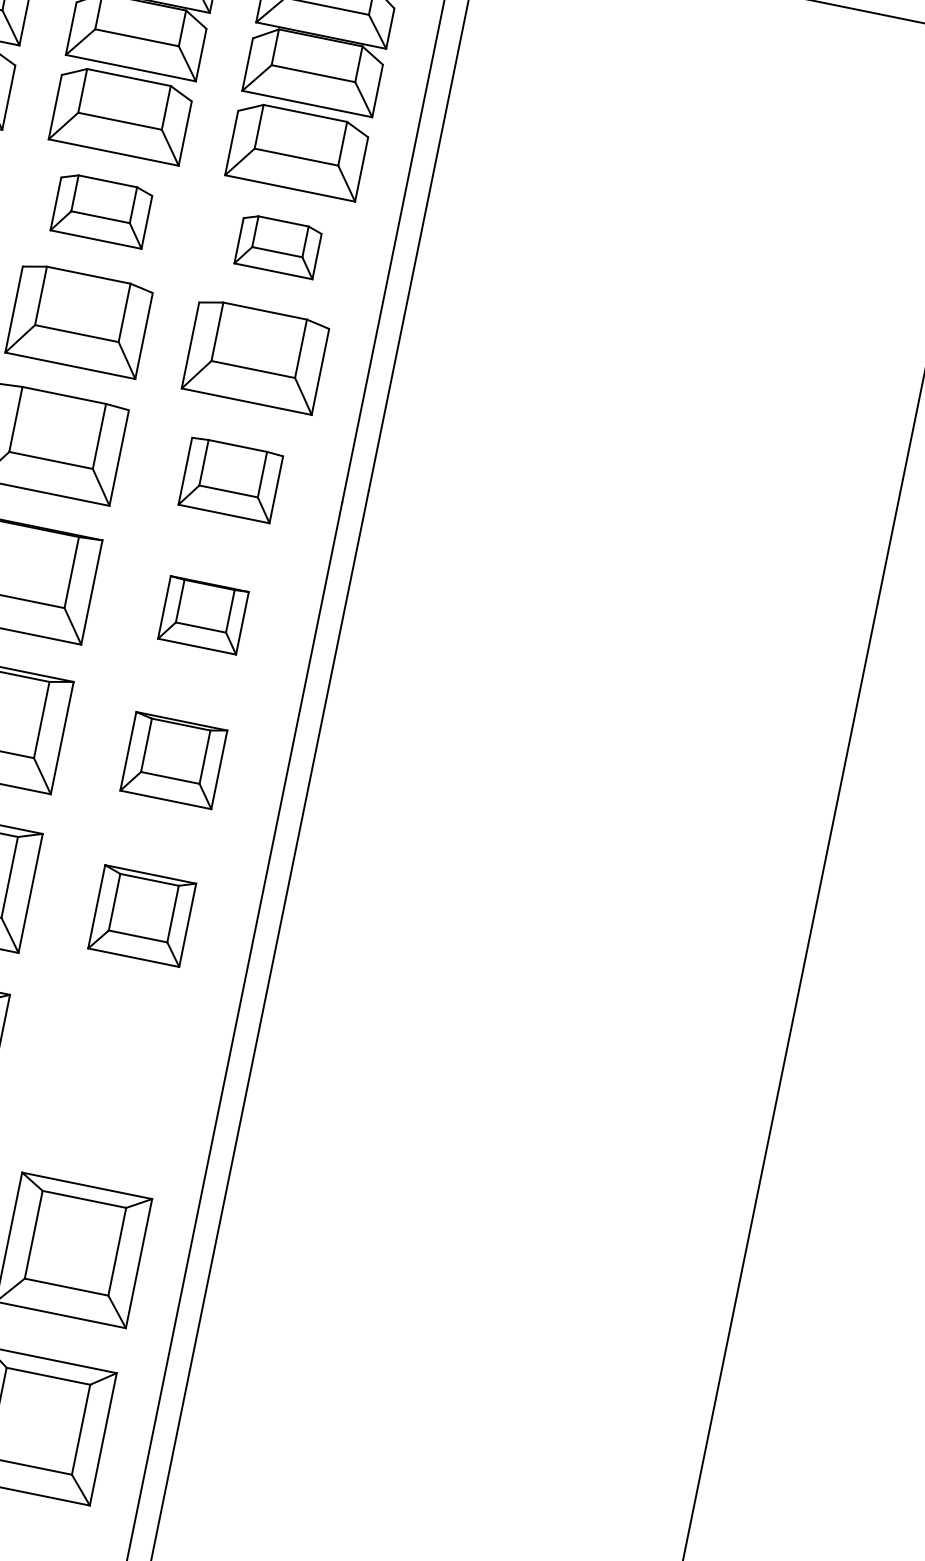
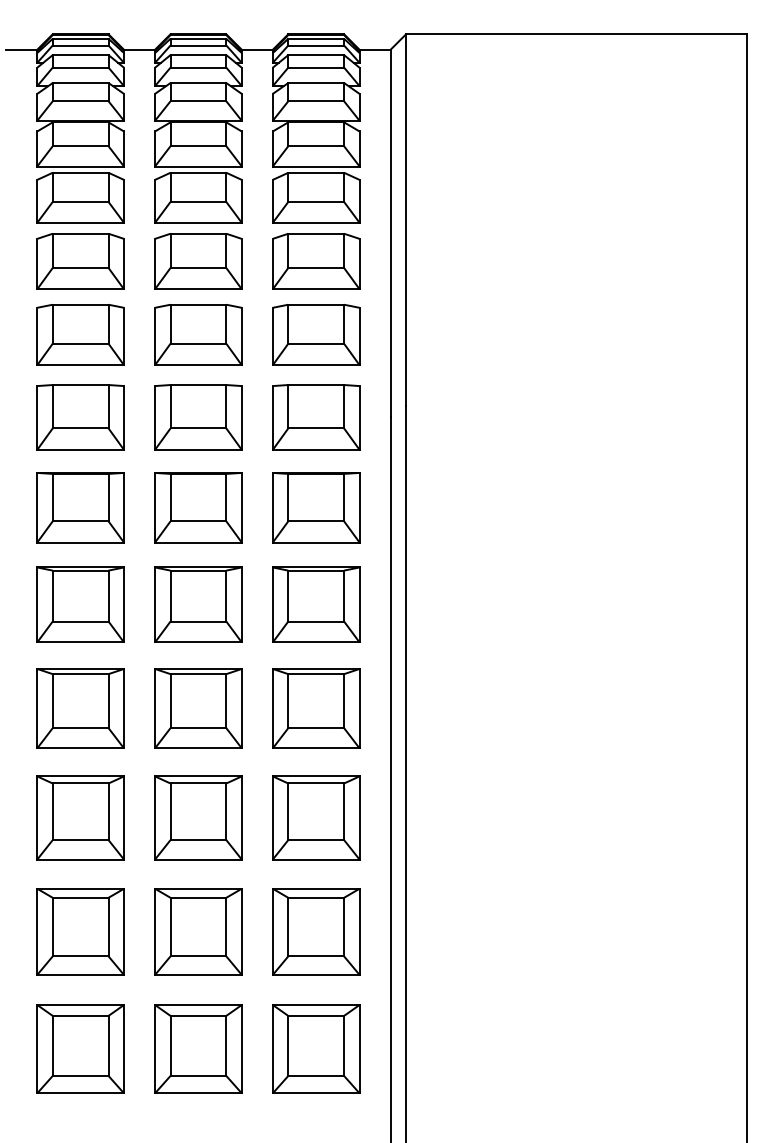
part: (102, 210) -> (198, 261), size x1.43
part: (278, 246) -> (316, 261), size x1.67
part: (231, 480) -> (316, 417), size x1.43
part: (203, 614) -> (316, 507), size x1.67
part: (174, 760) -> (316, 604), size x1.43
part: (142, 915) -> (316, 708), size x1.43
part: (109, 1079) -> (316, 817), added

